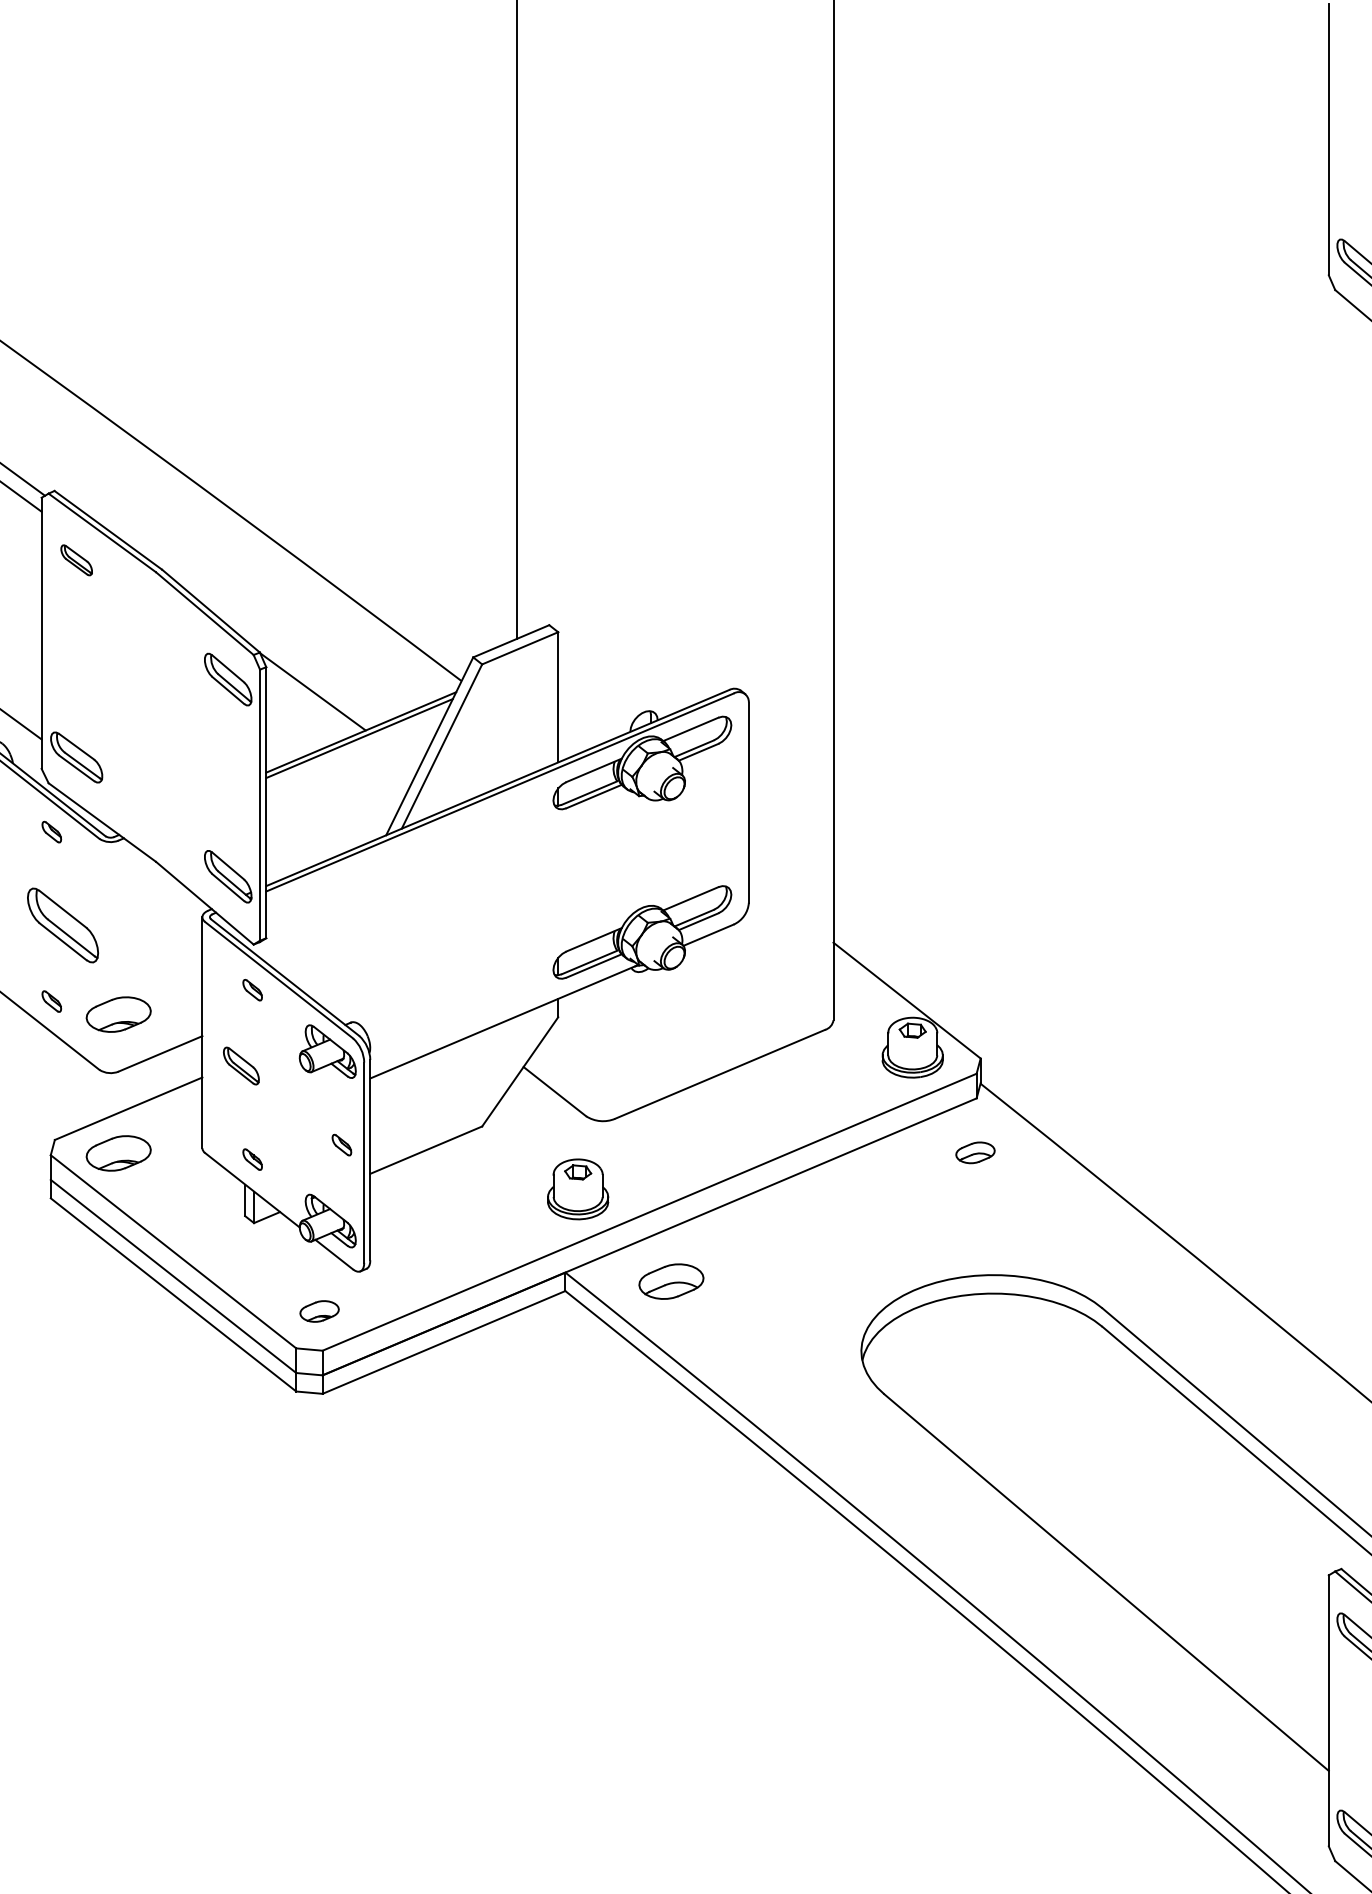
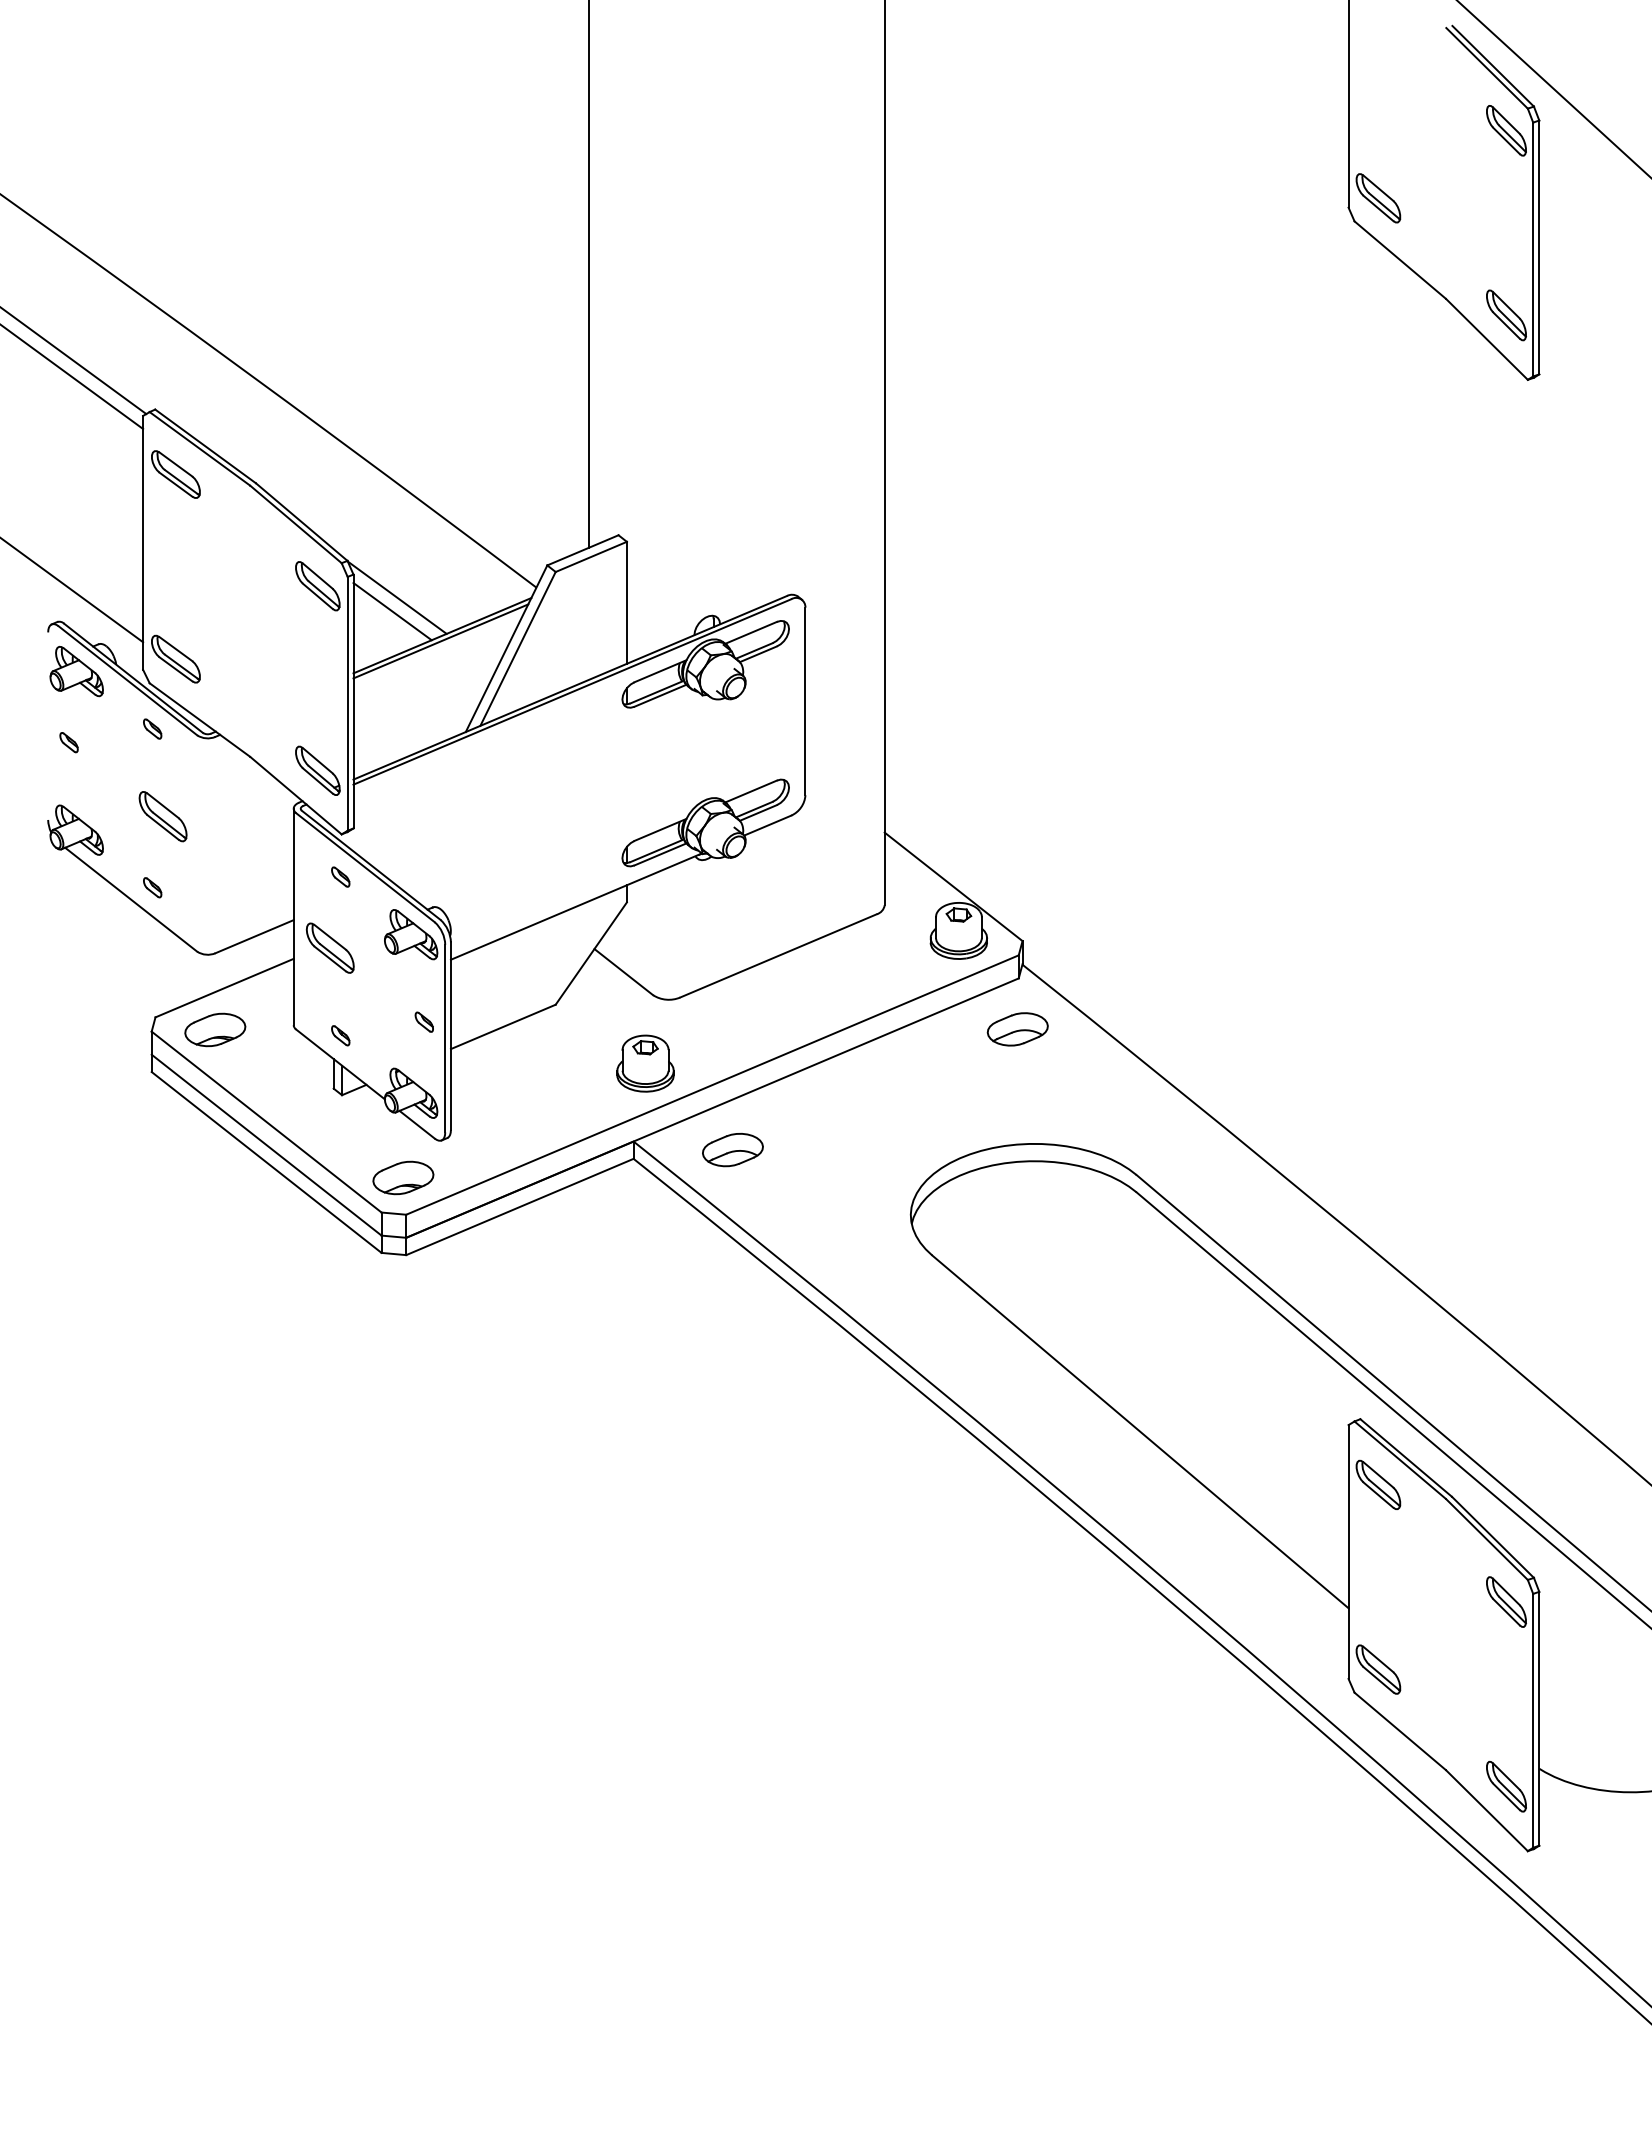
part: (76, 560) -> (175, 474), size x1.67
line: (307, 706) -> (392, 611), added
part: (62, 925) -> (162, 816), size x0.71
part: (118, 1014) -> (215, 899), removed
part: (240, 1065) -> (329, 947), size x1.43
part: (975, 1152) -> (1017, 1029), size x1.67
part: (319, 1310) -> (403, 1177), size x1.67

